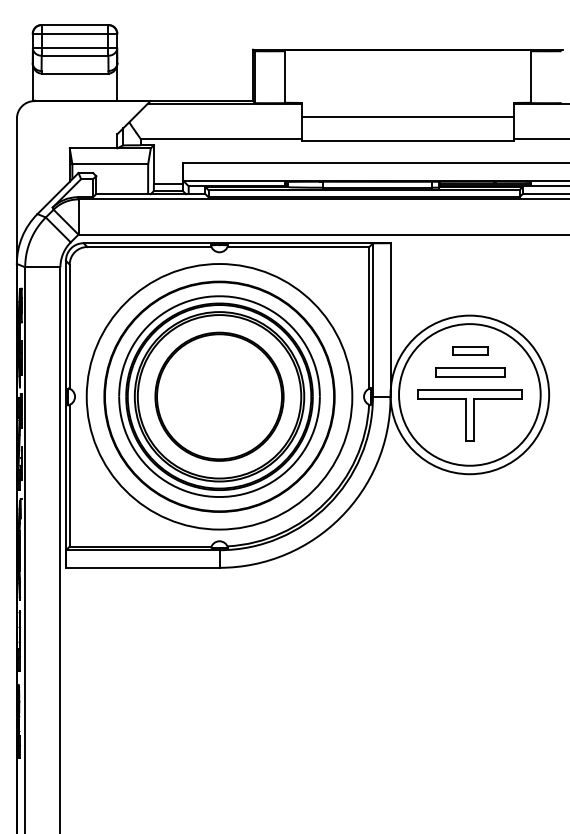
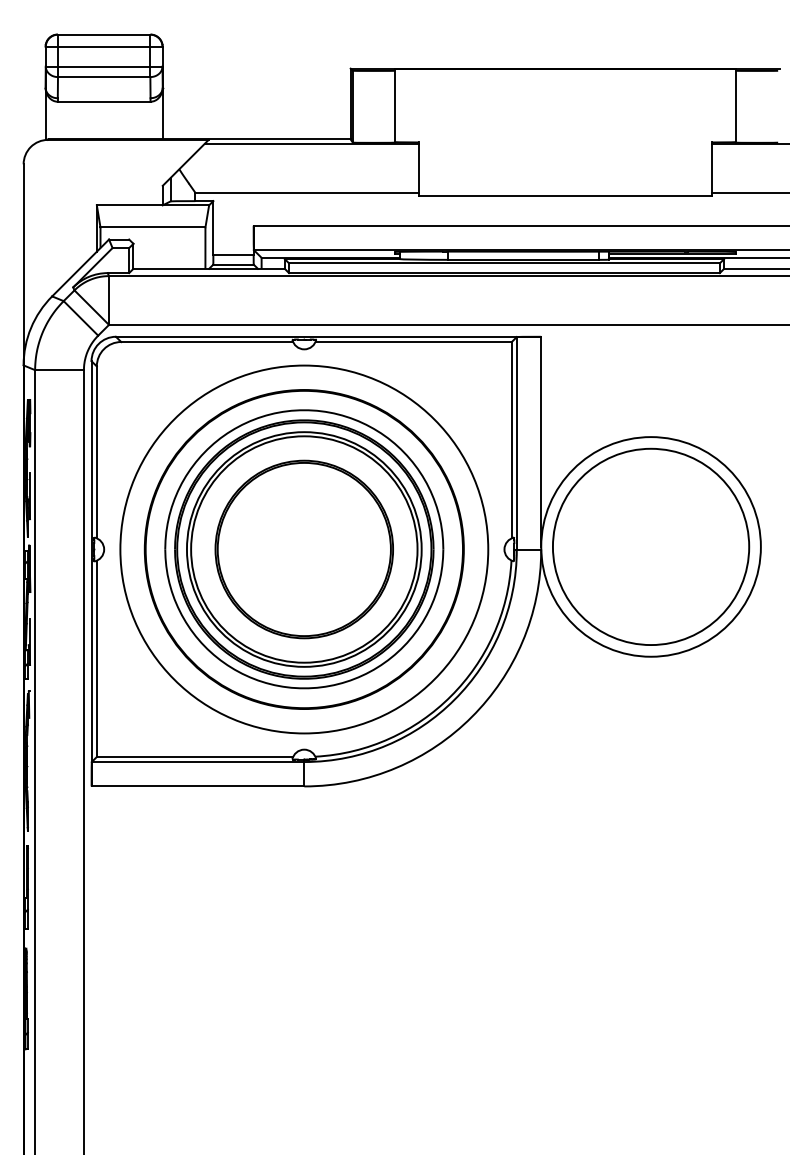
line: (407, 116) -> (564, 161), removed
part: (470, 350) -> (651, 485), removed
part: (470, 372) -> (651, 515), removed
part: (469, 415) -> (650, 575), removed

